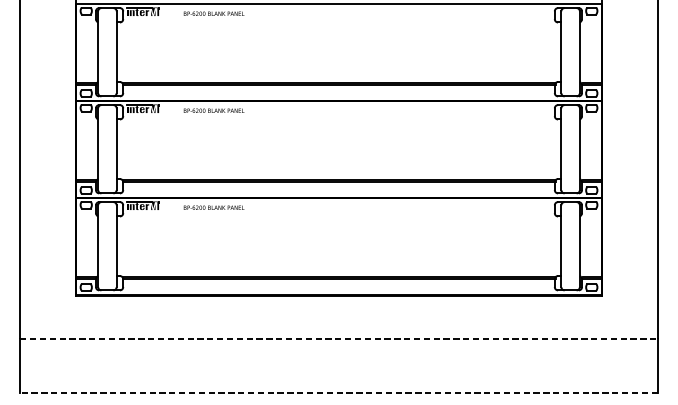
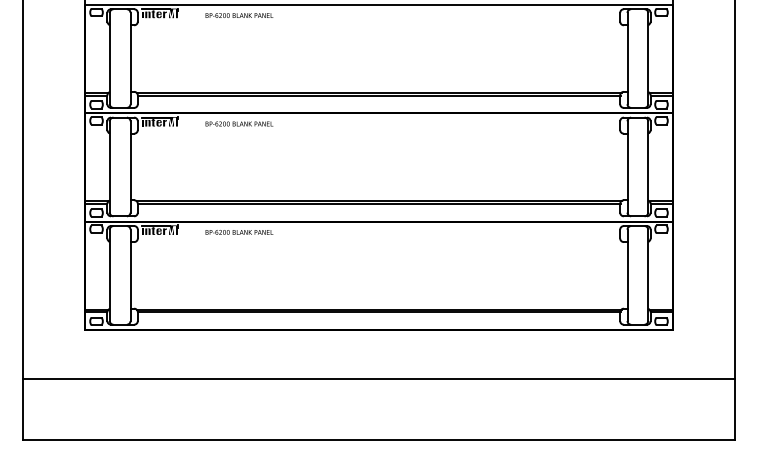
line: (339, 338) -> (379, 378), dashed -> solid
line: (338, 393) -> (378, 439), dashed -> solid

